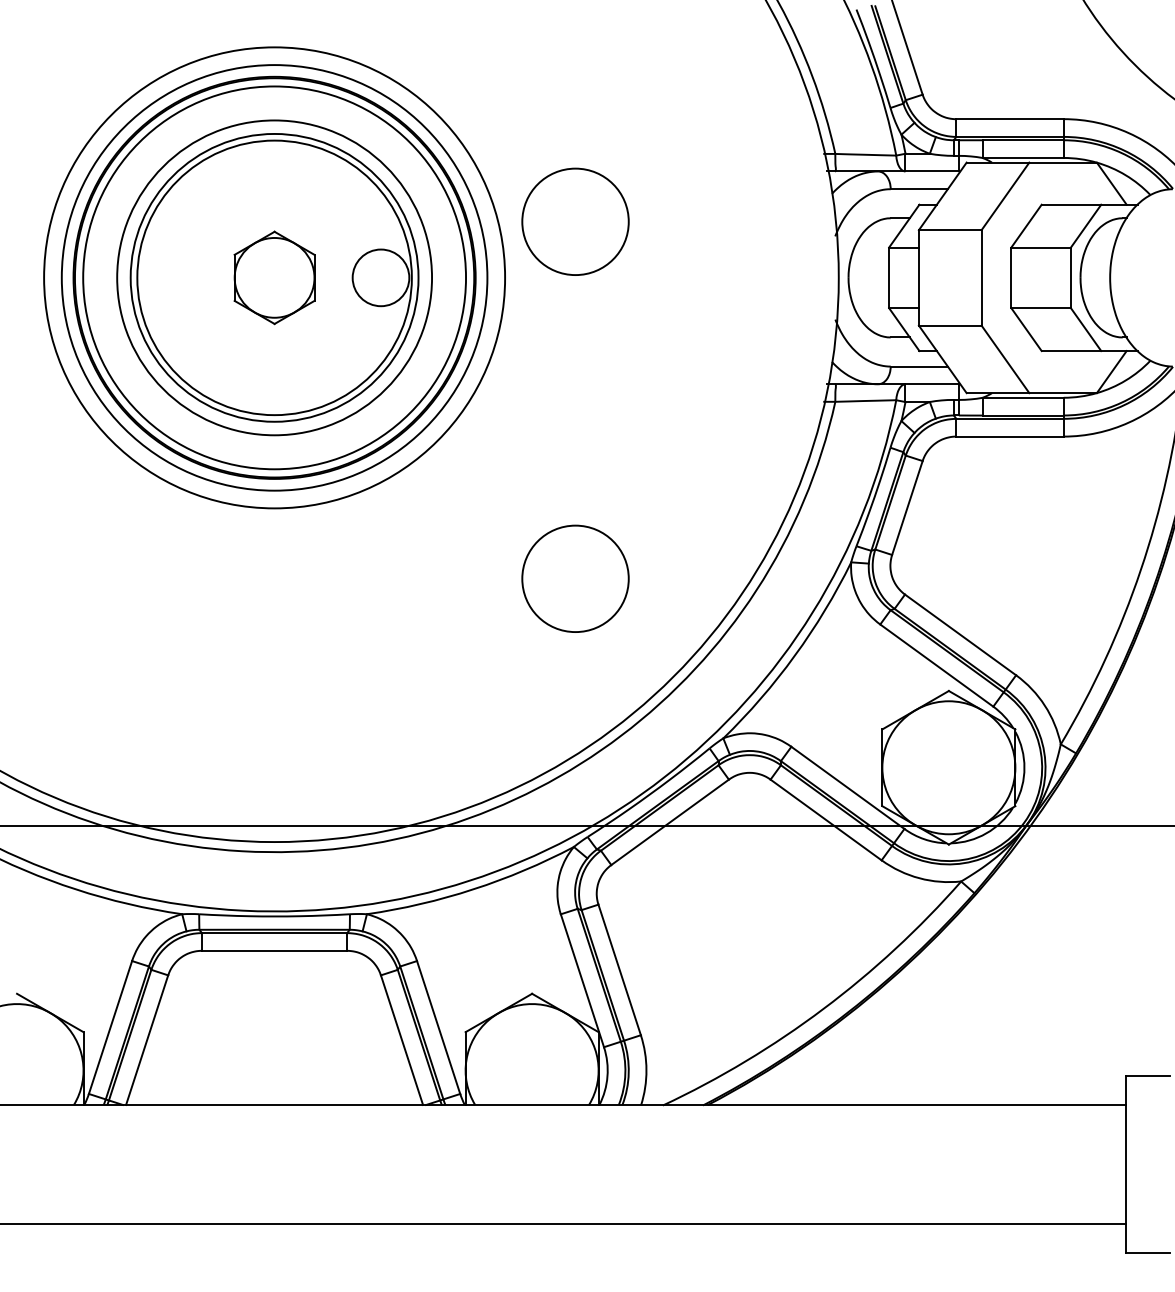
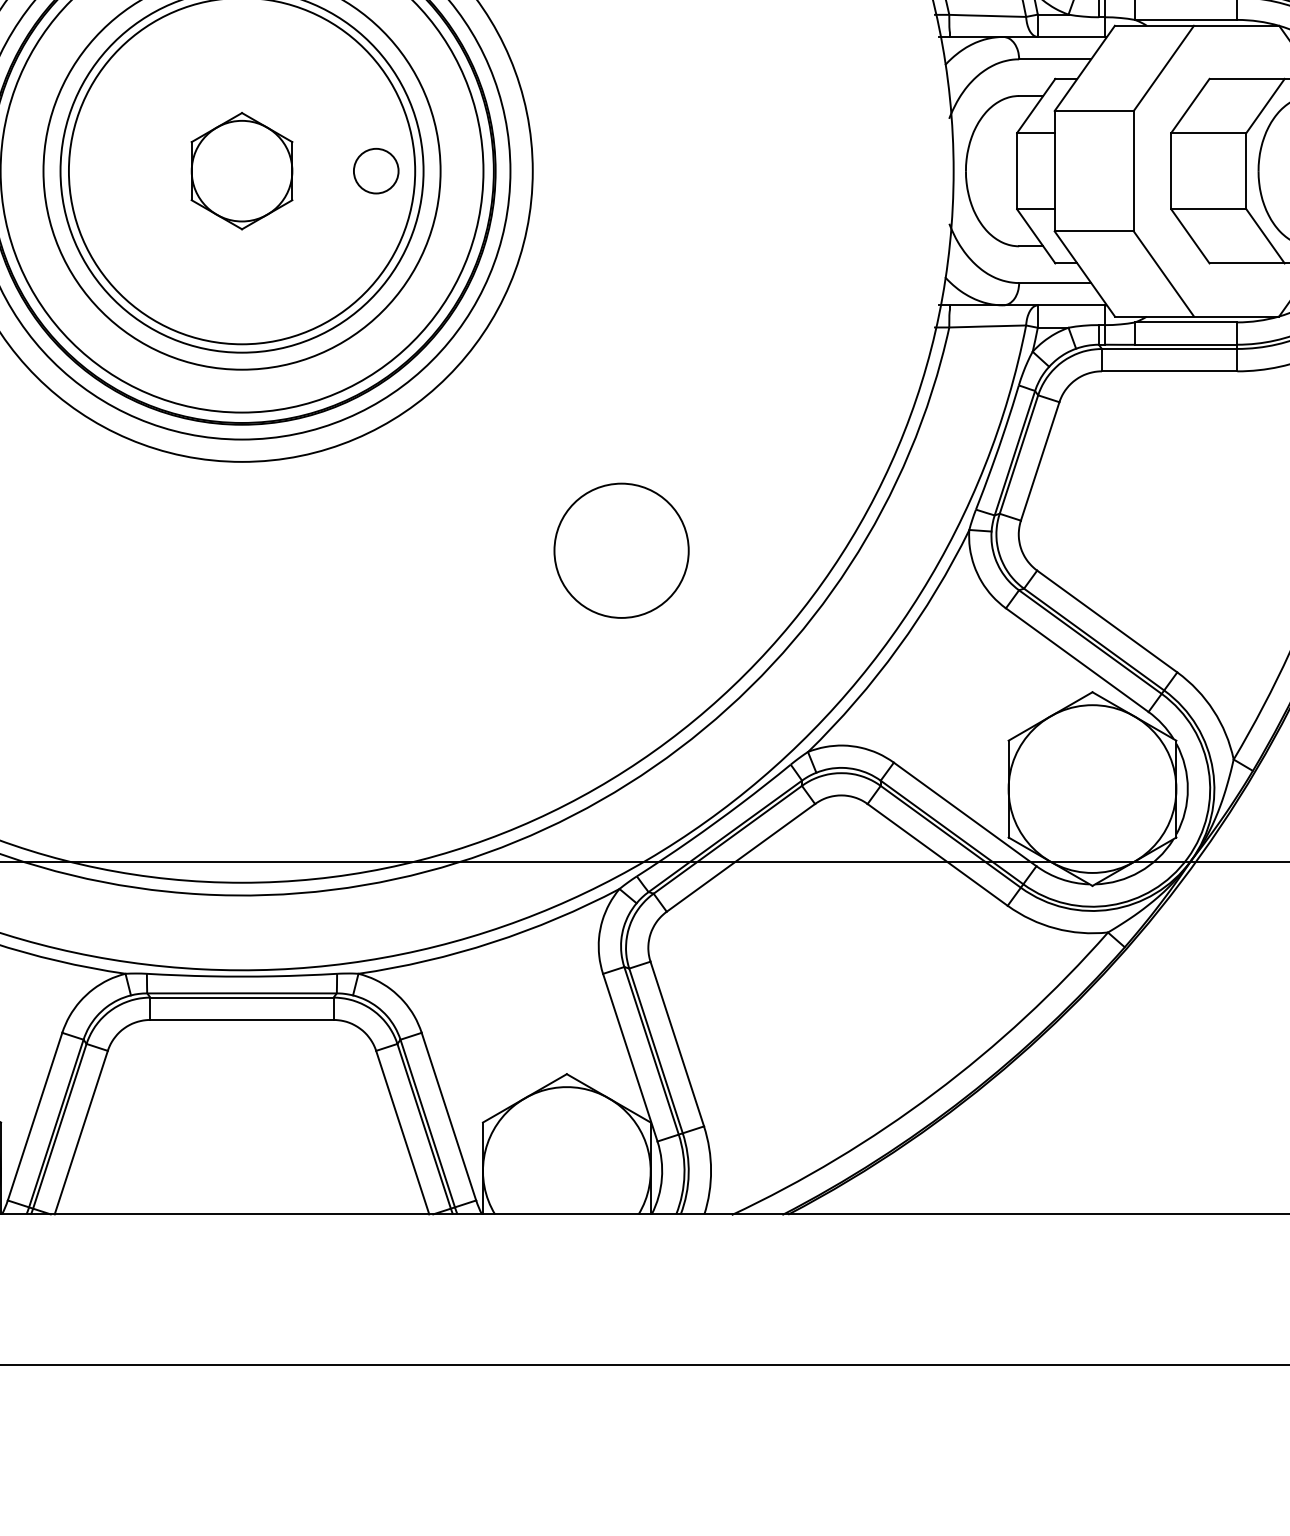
circle: (575, 221) -> (621, 100), removed
circle: (380, 277) -> (375, 170), size x0.62

